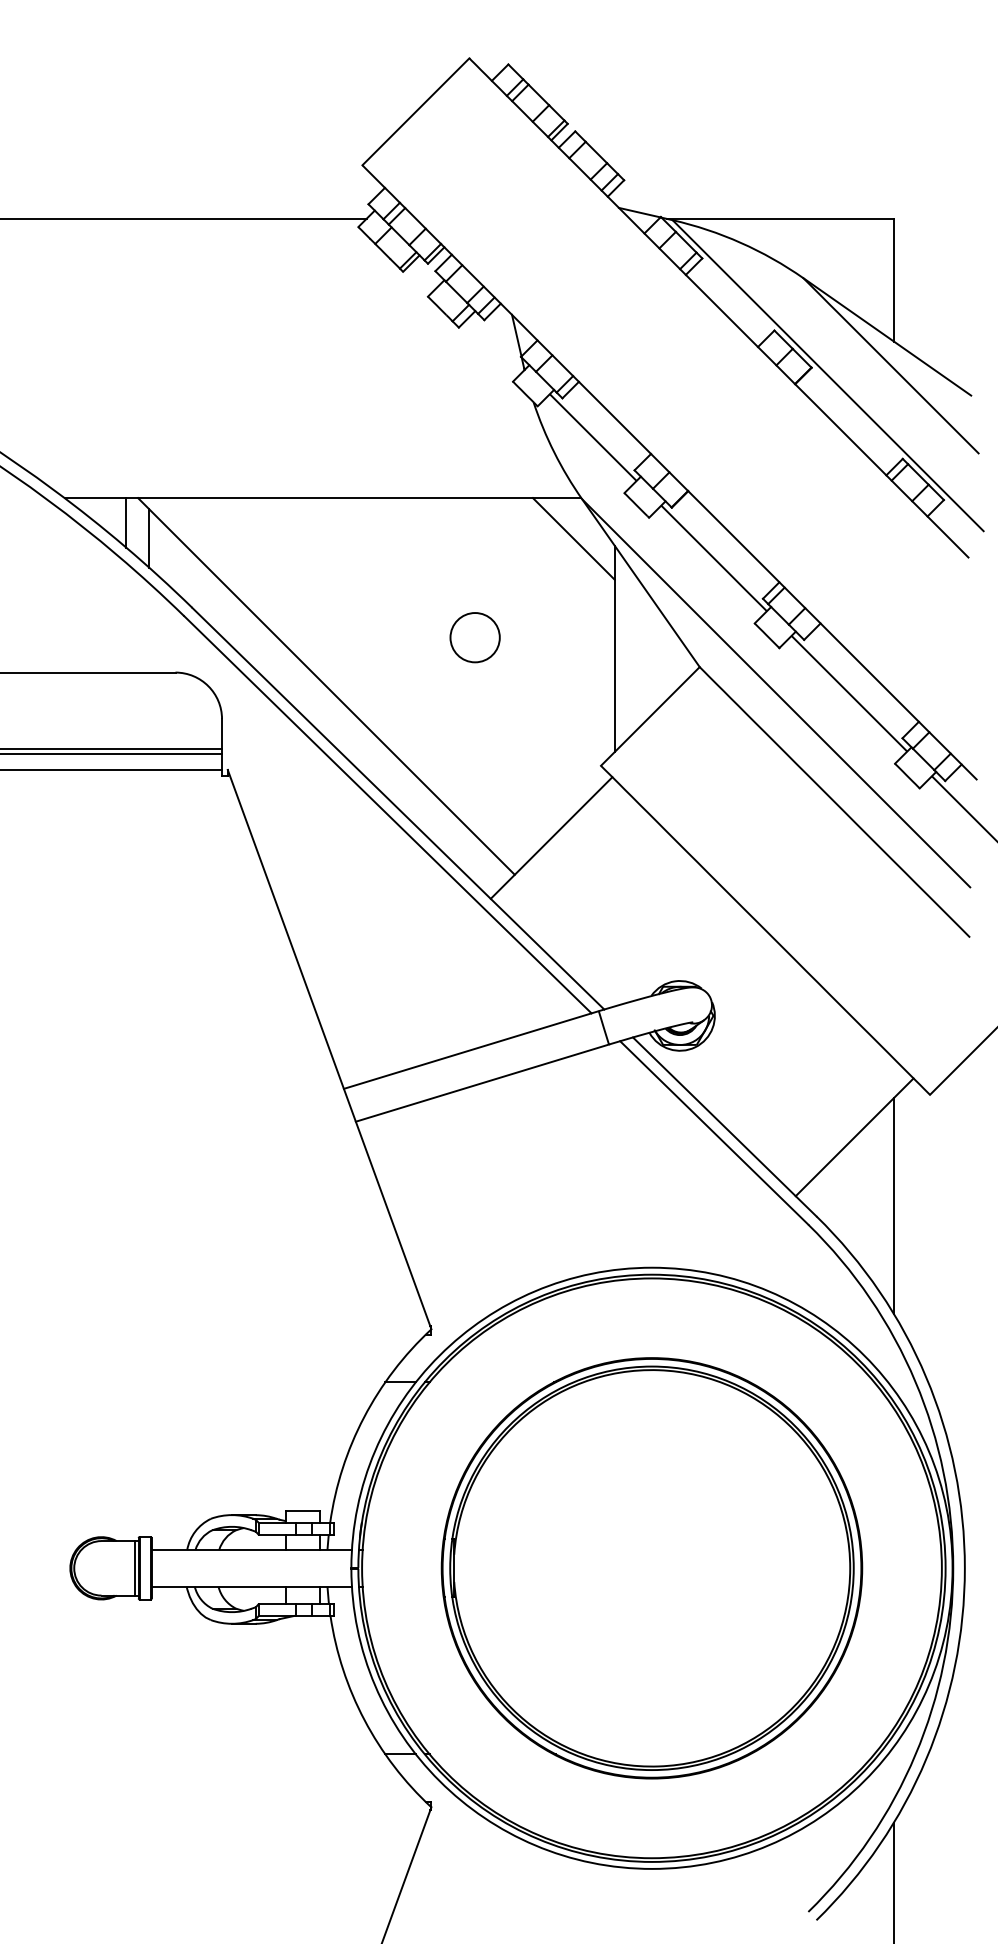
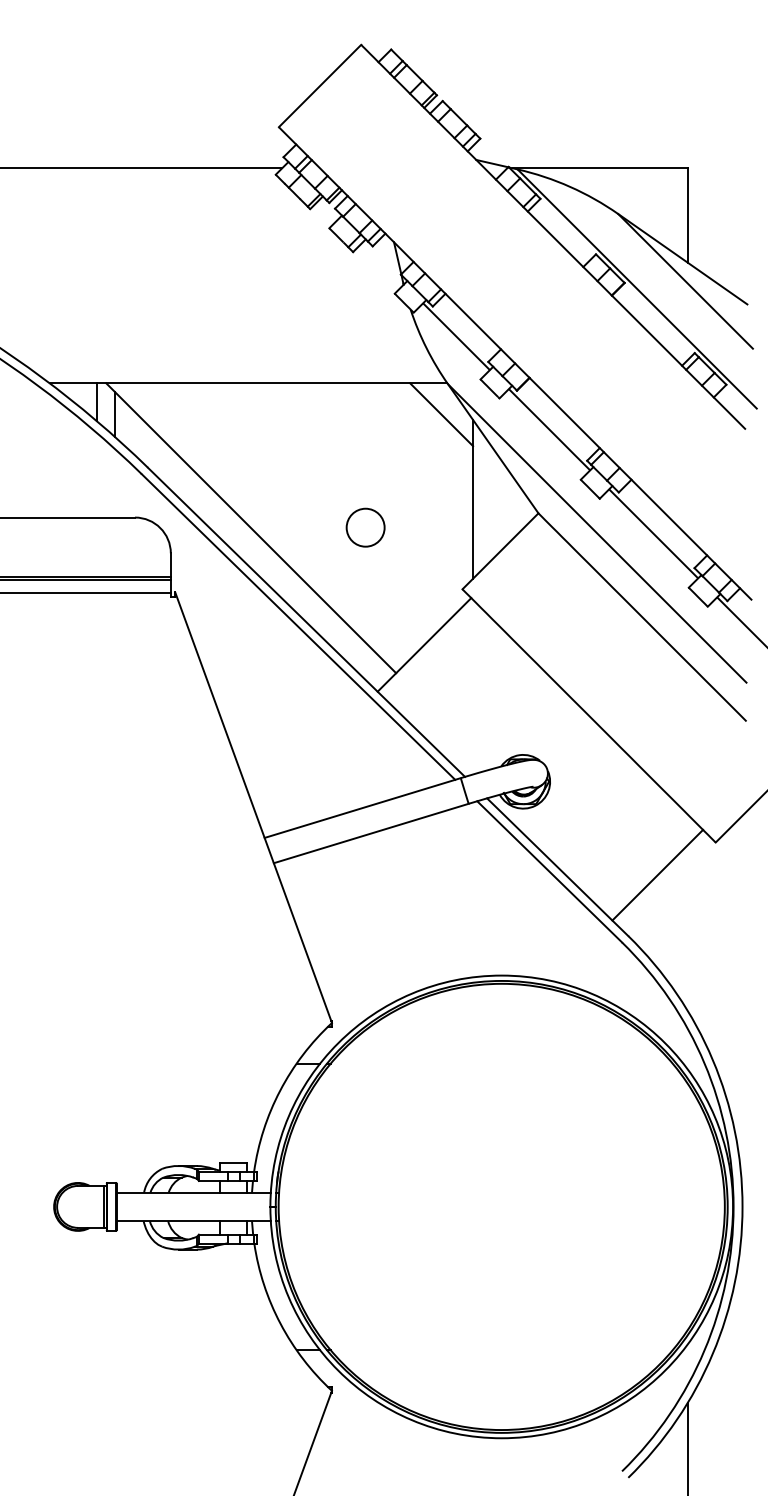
circle: (474, 637) -> (365, 527), moved
line: (893, 1206) -> (687, 928), removed
part: (651, 1567) -> (501, 1206), removed

